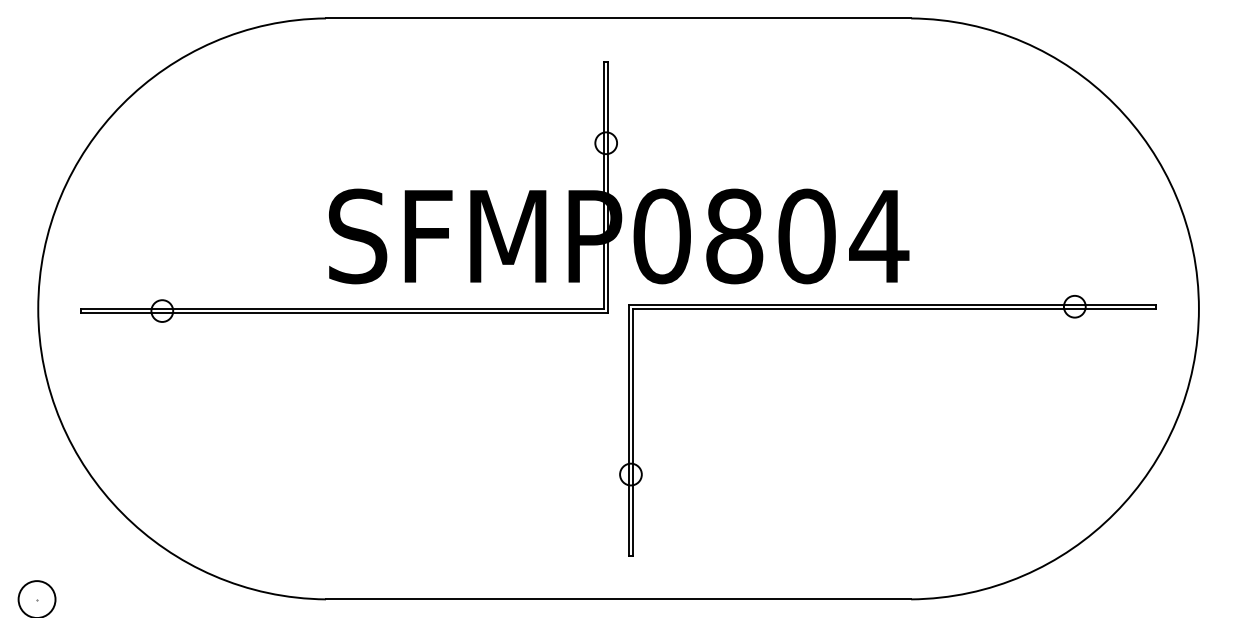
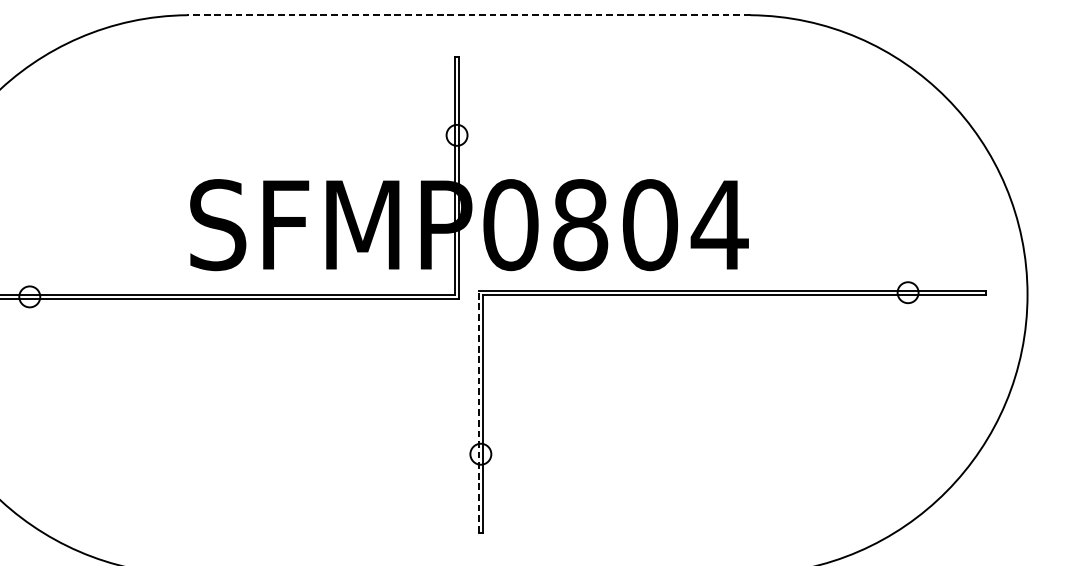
line: (618, 18) -> (468, 15), solid -> dashed
line: (628, 430) -> (478, 411), solid -> dashed

